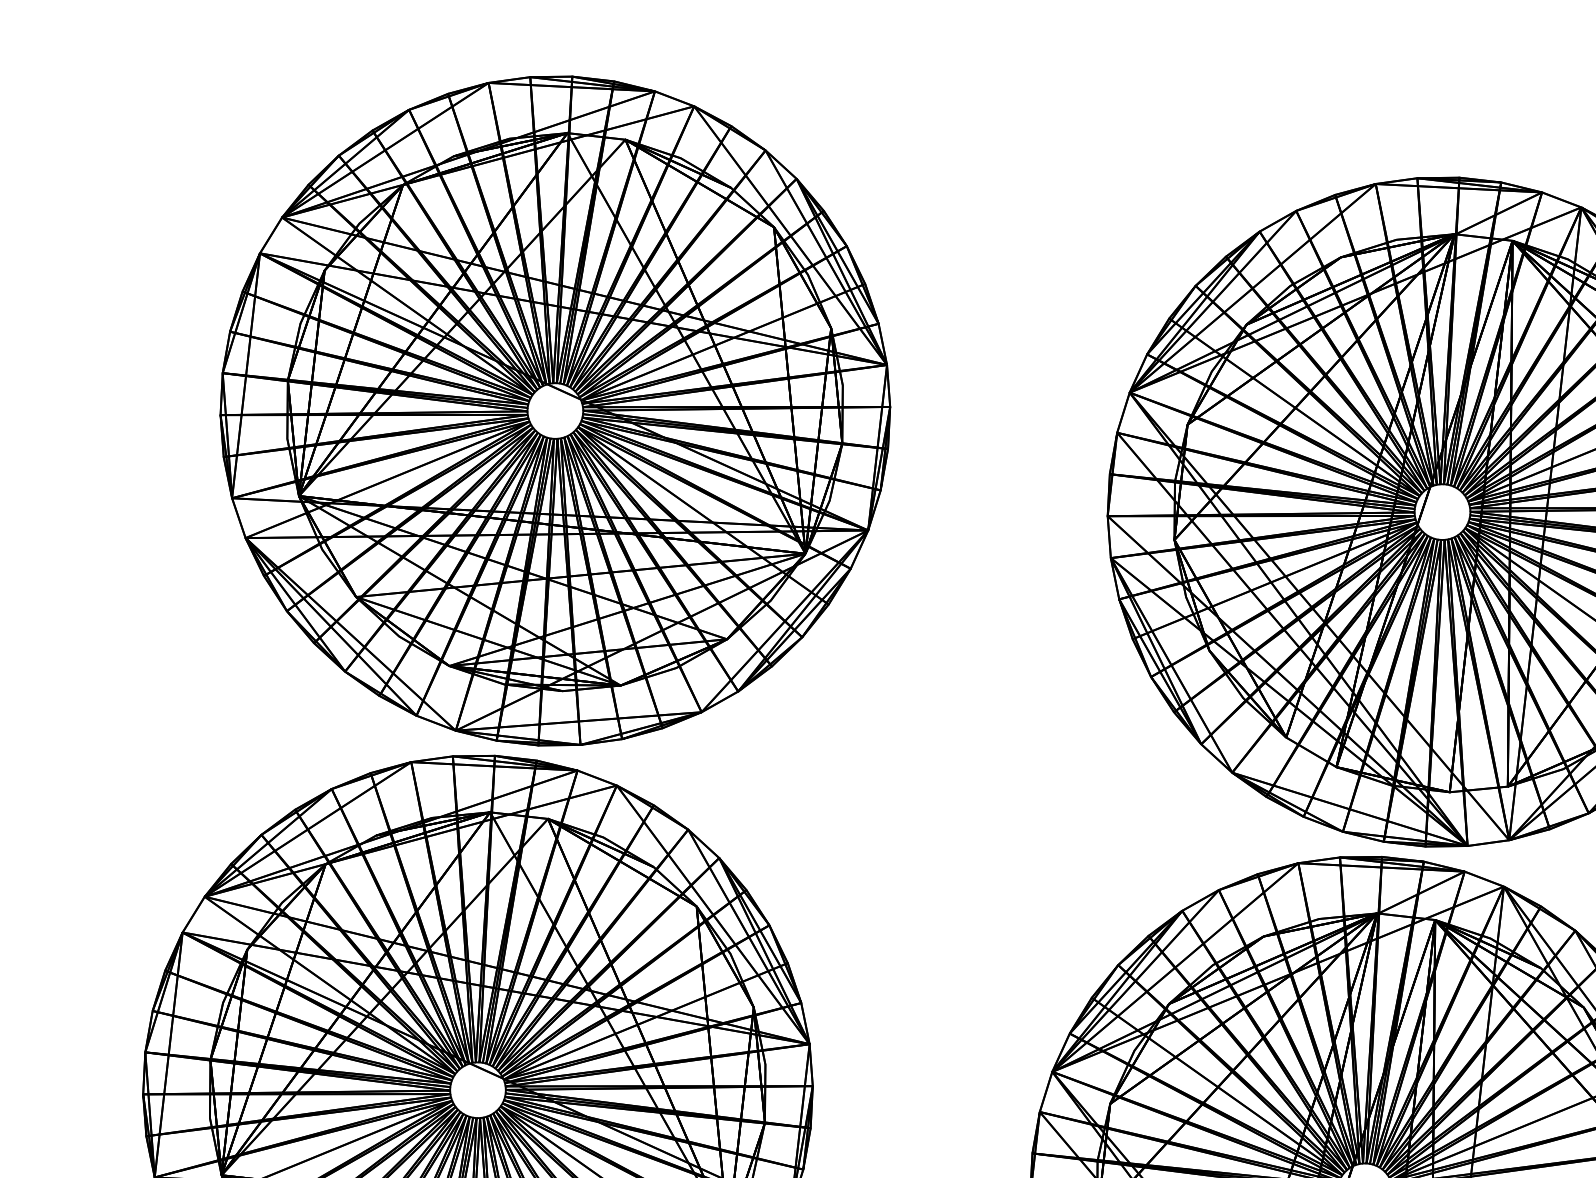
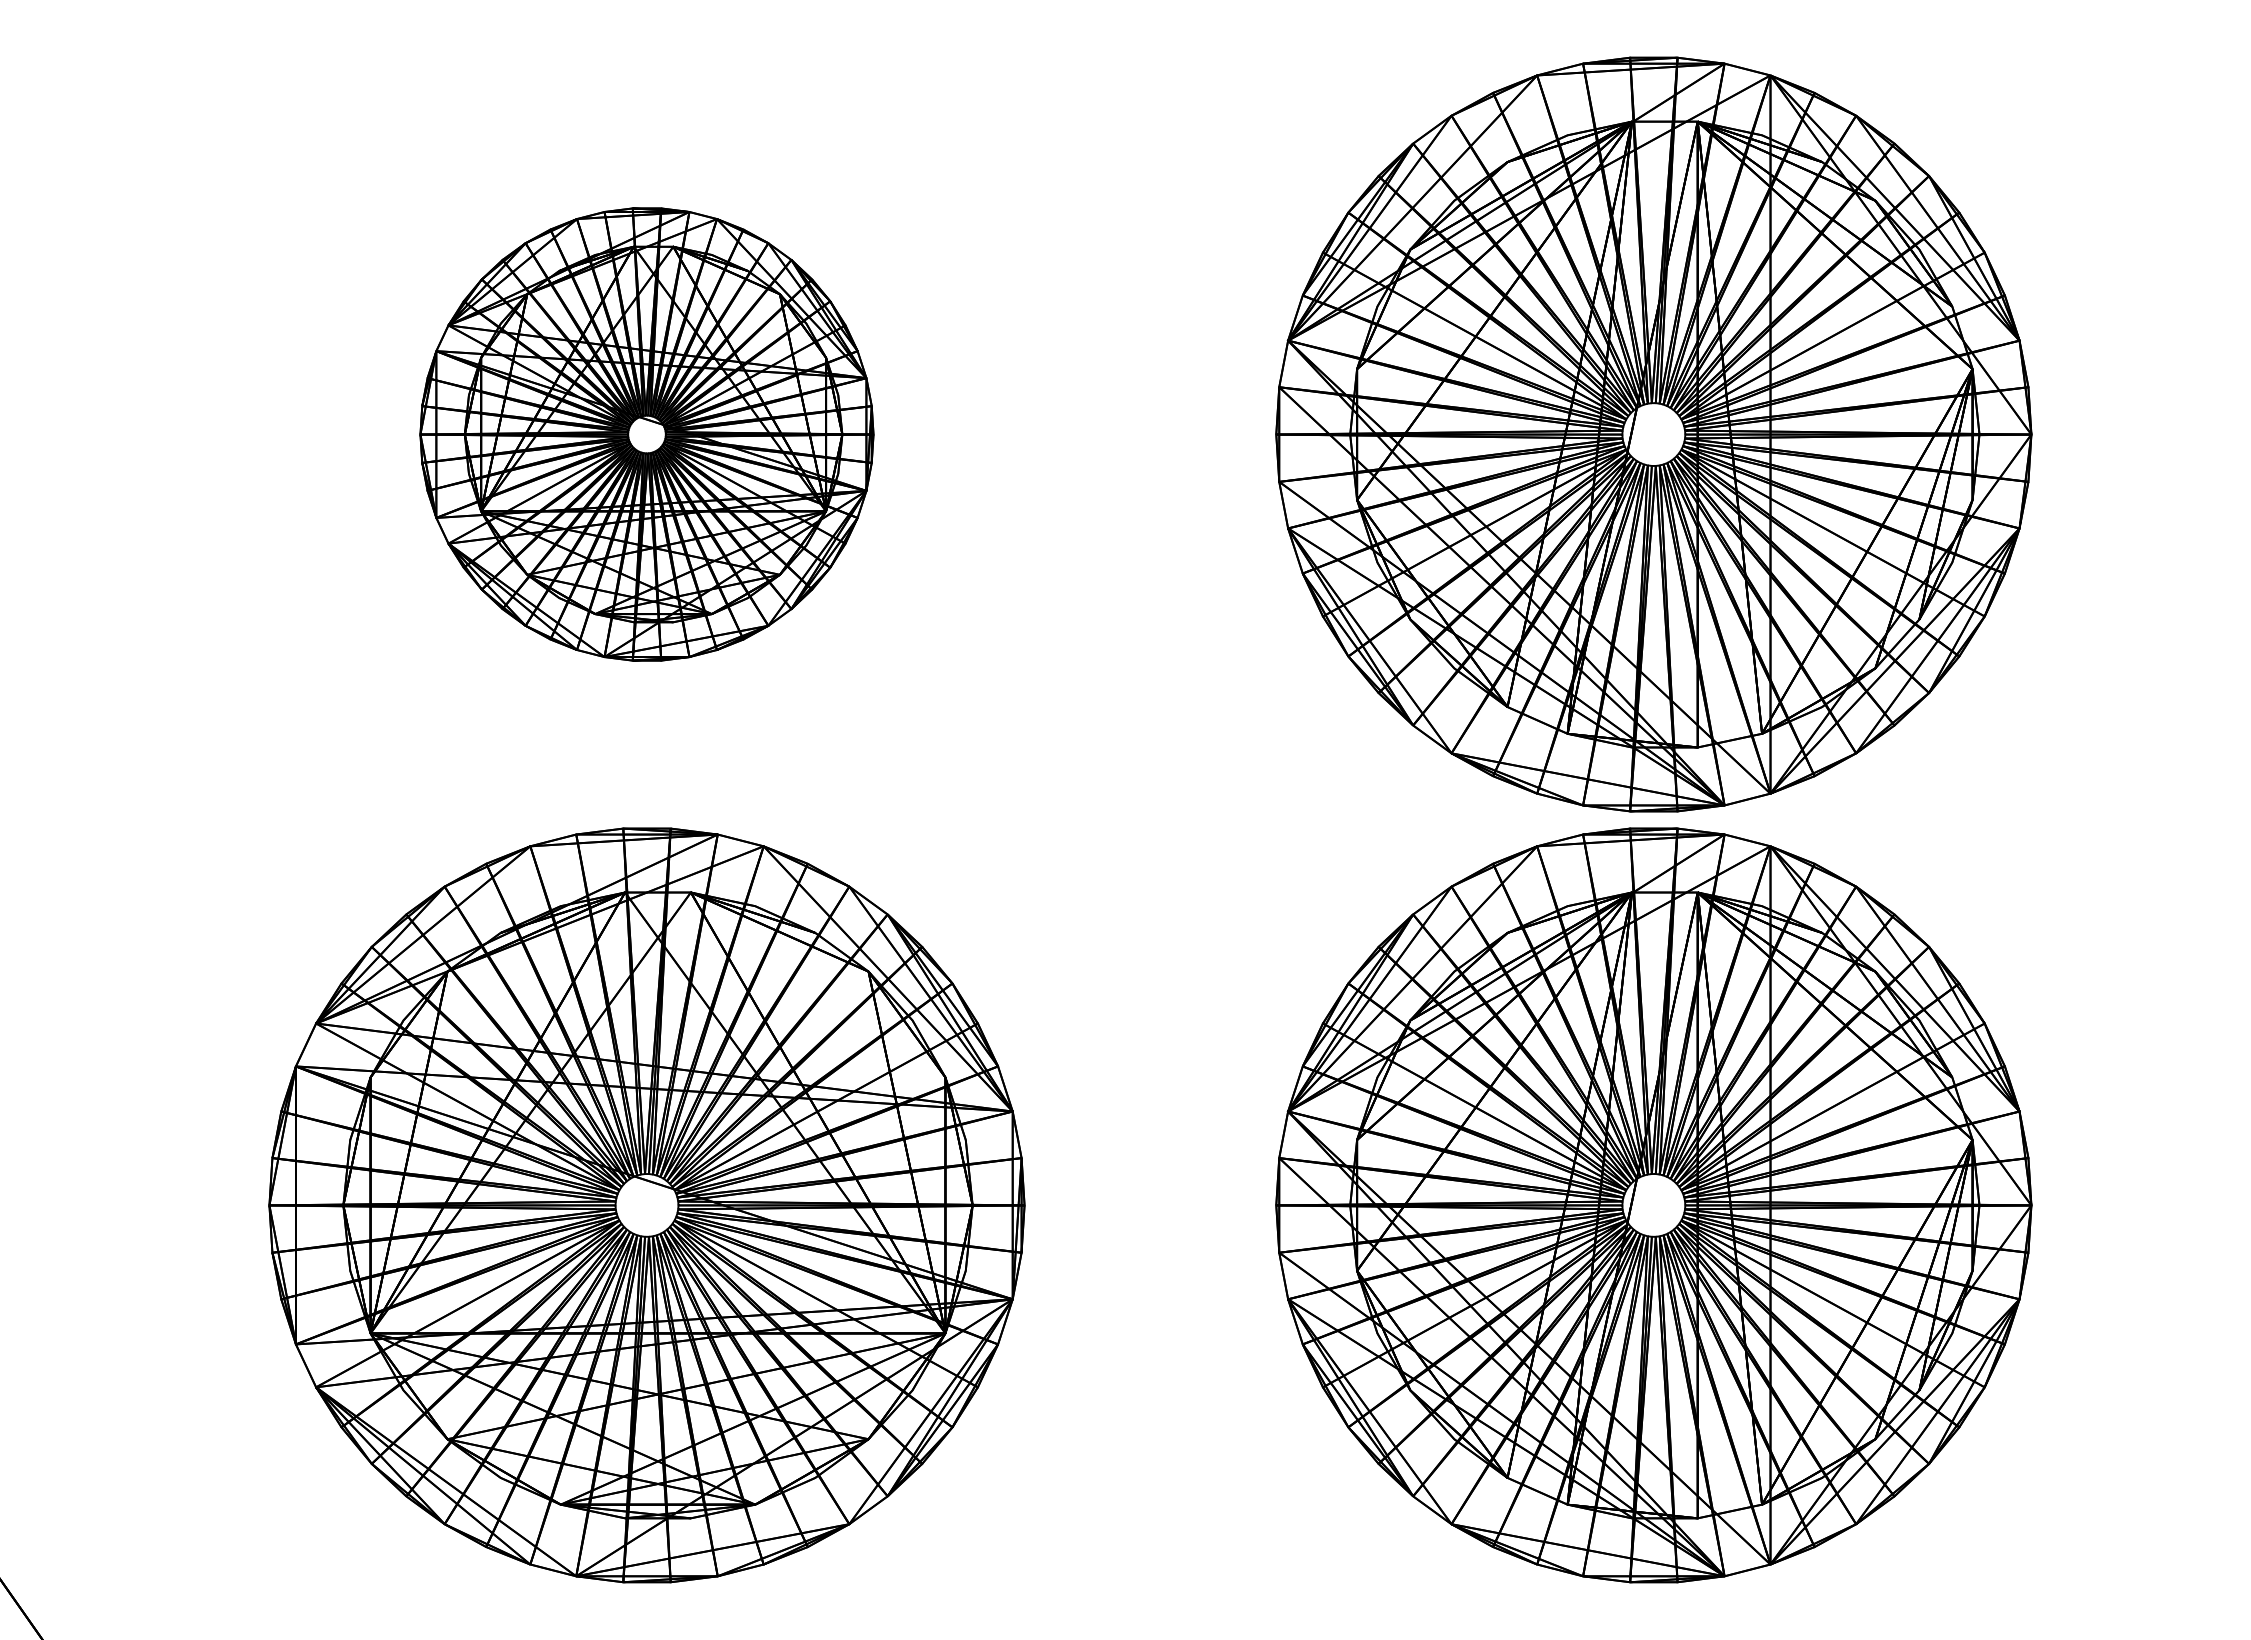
part: (554, 410) -> (646, 434), size x0.6

